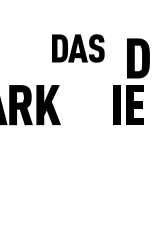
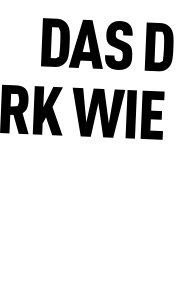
part: (77, 48) -> (86, 44), size x1.43
part: (138, 58) -> (159, 47), moved
fill: (89, 105) -> (97, 113), added

